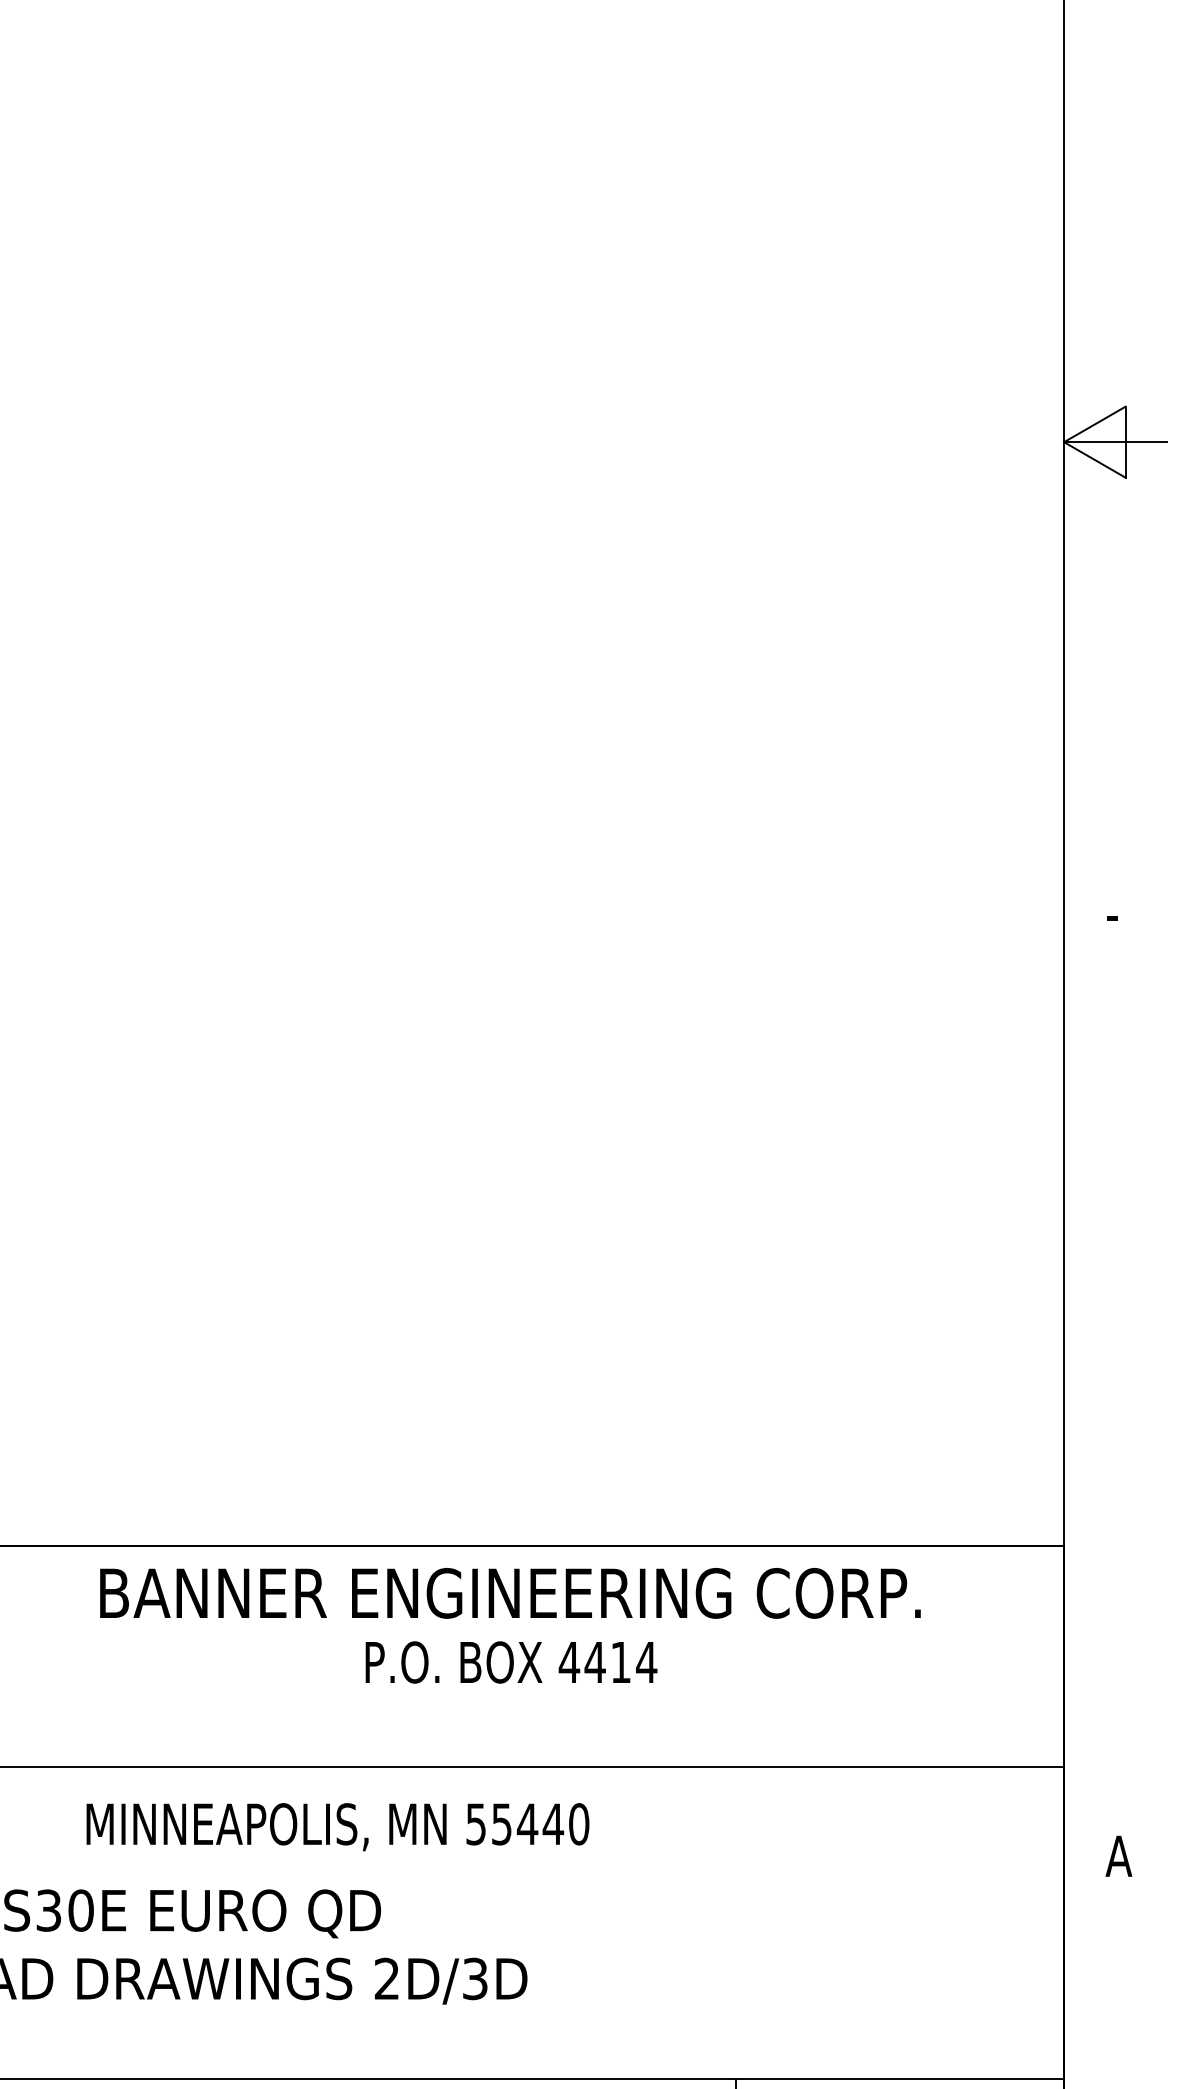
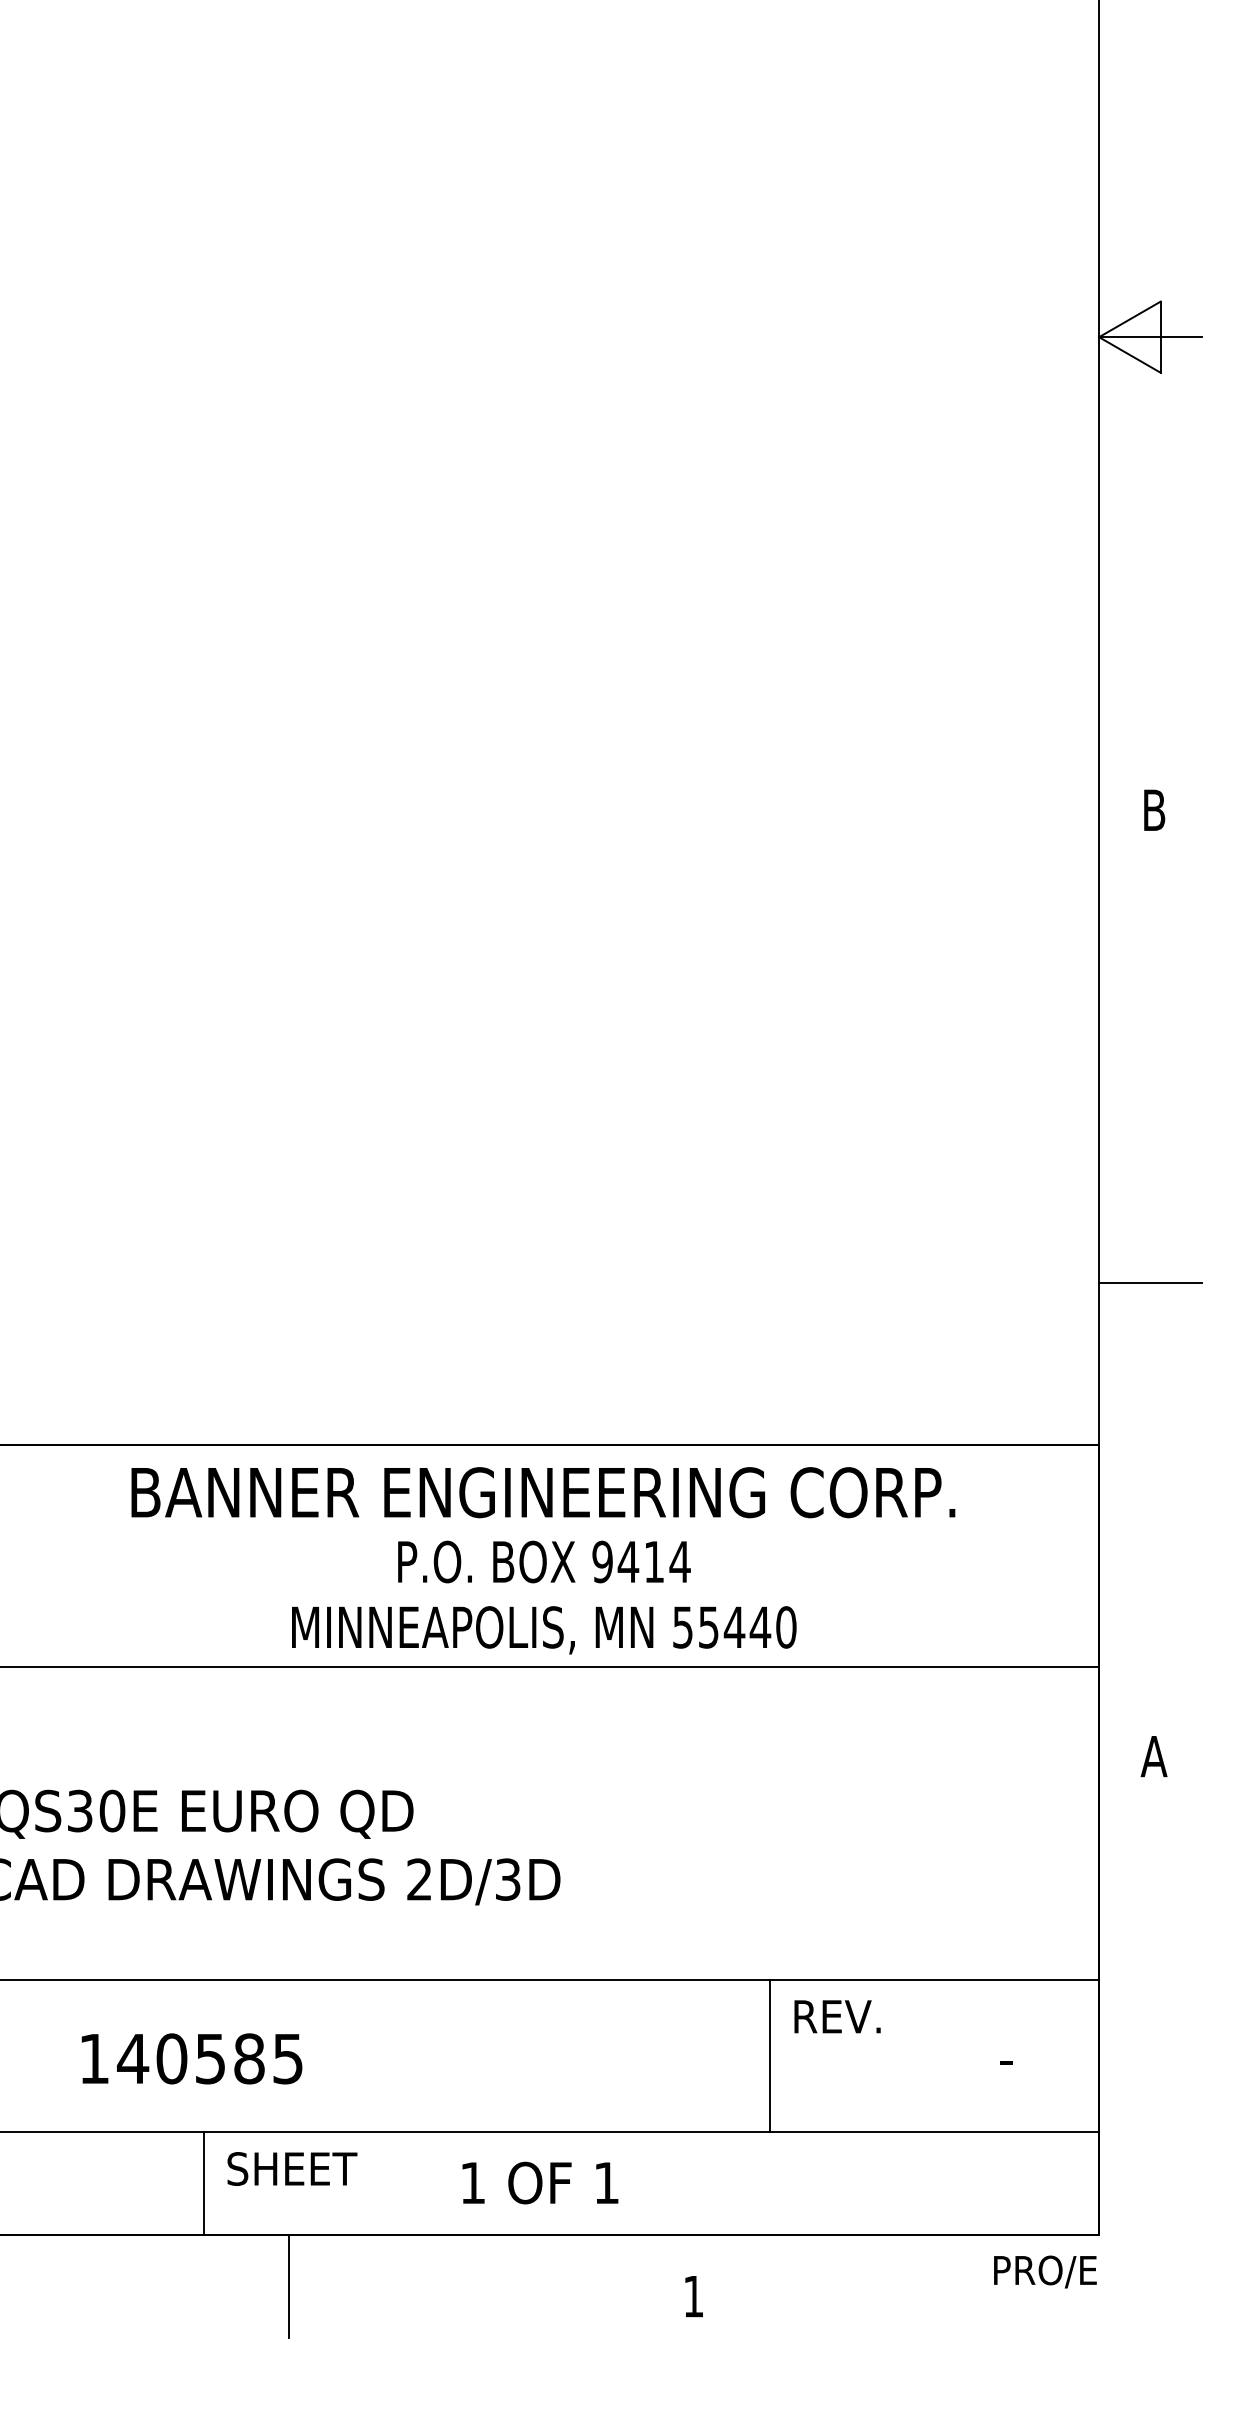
text: (1118, 912) -> (1153, 809), - -> B
line: (1115, 1384) -> (1150, 1283), added
text: (569, 1661) -> (602, 1561), 4414 -> 9414
text: (338, 1827) -> (544, 1630), moved

